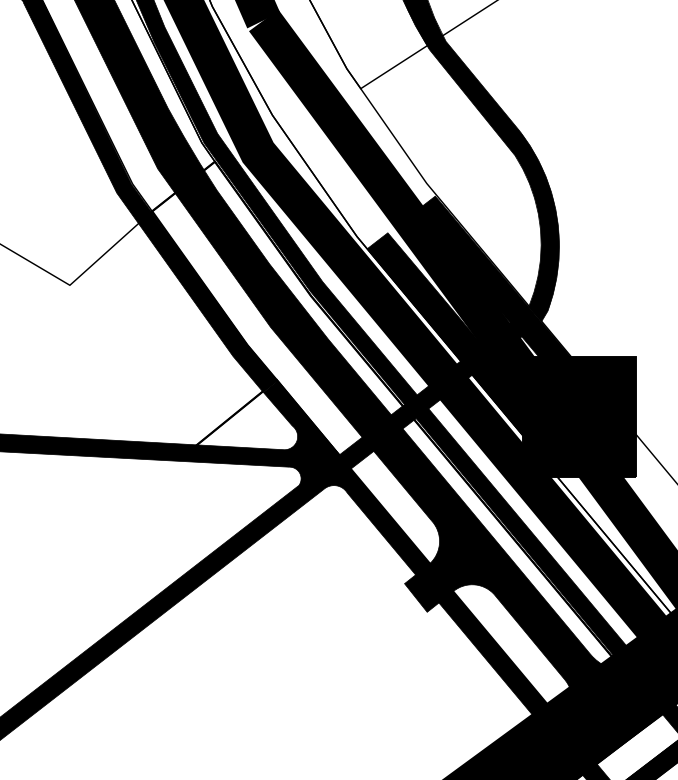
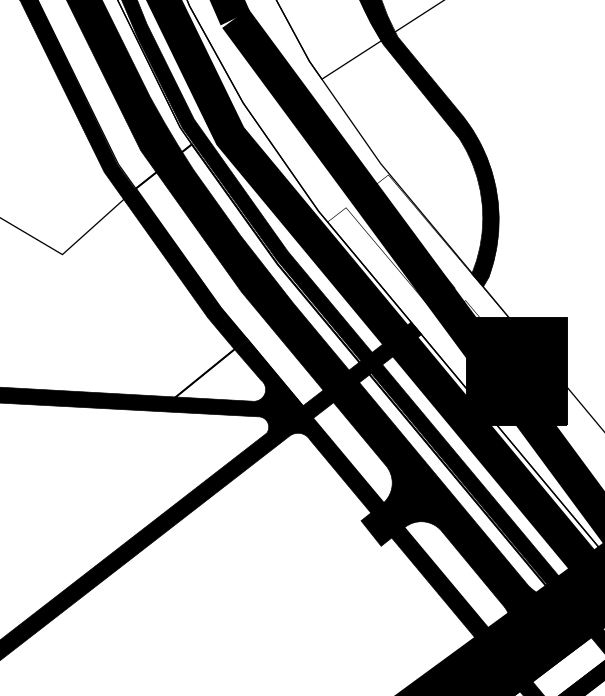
fill: (494, 334) -> (441, 298), removed

